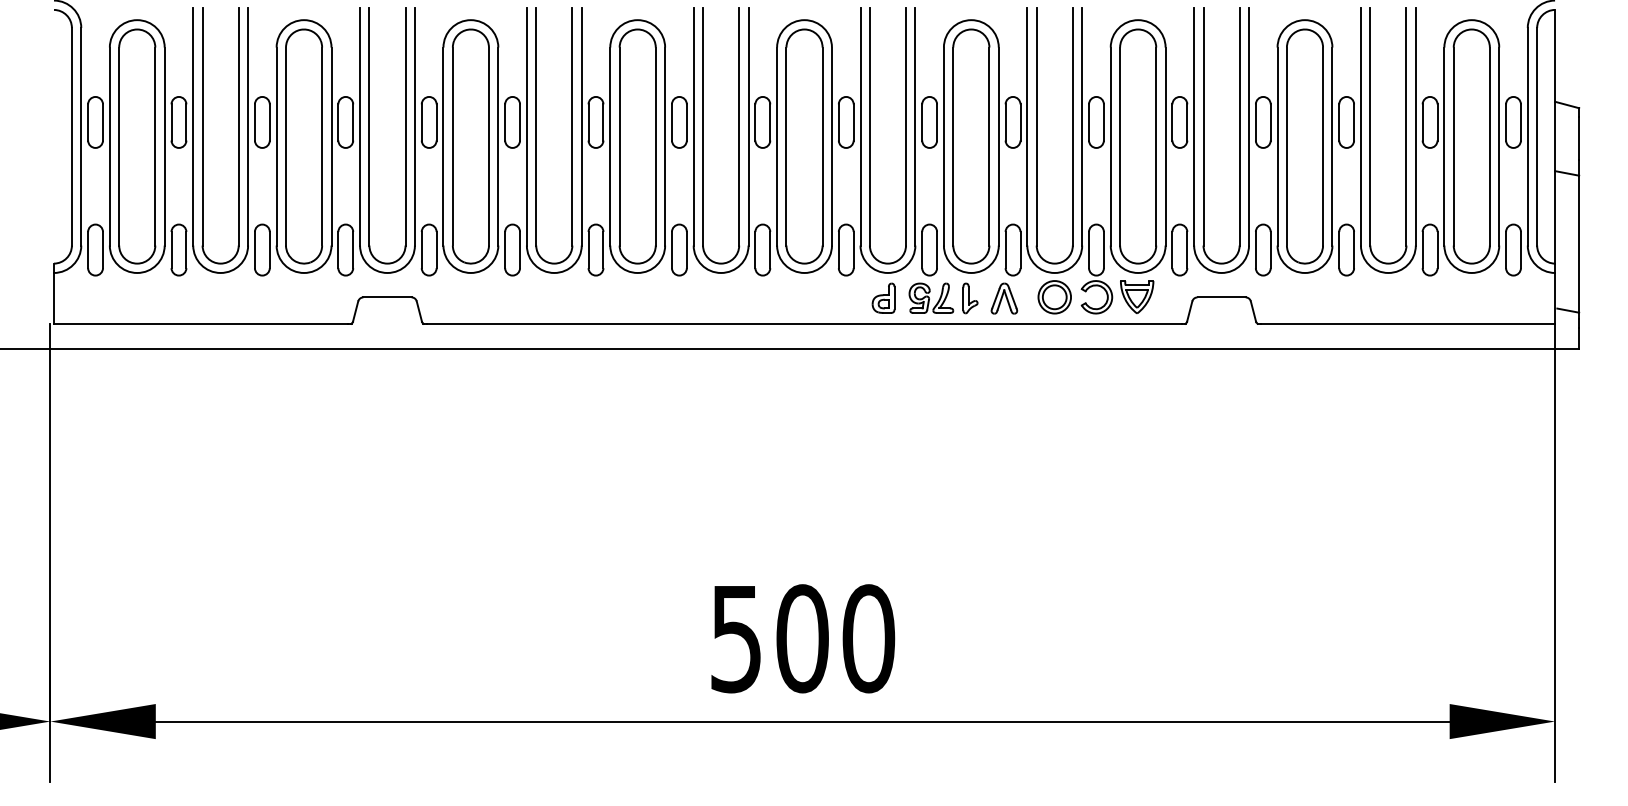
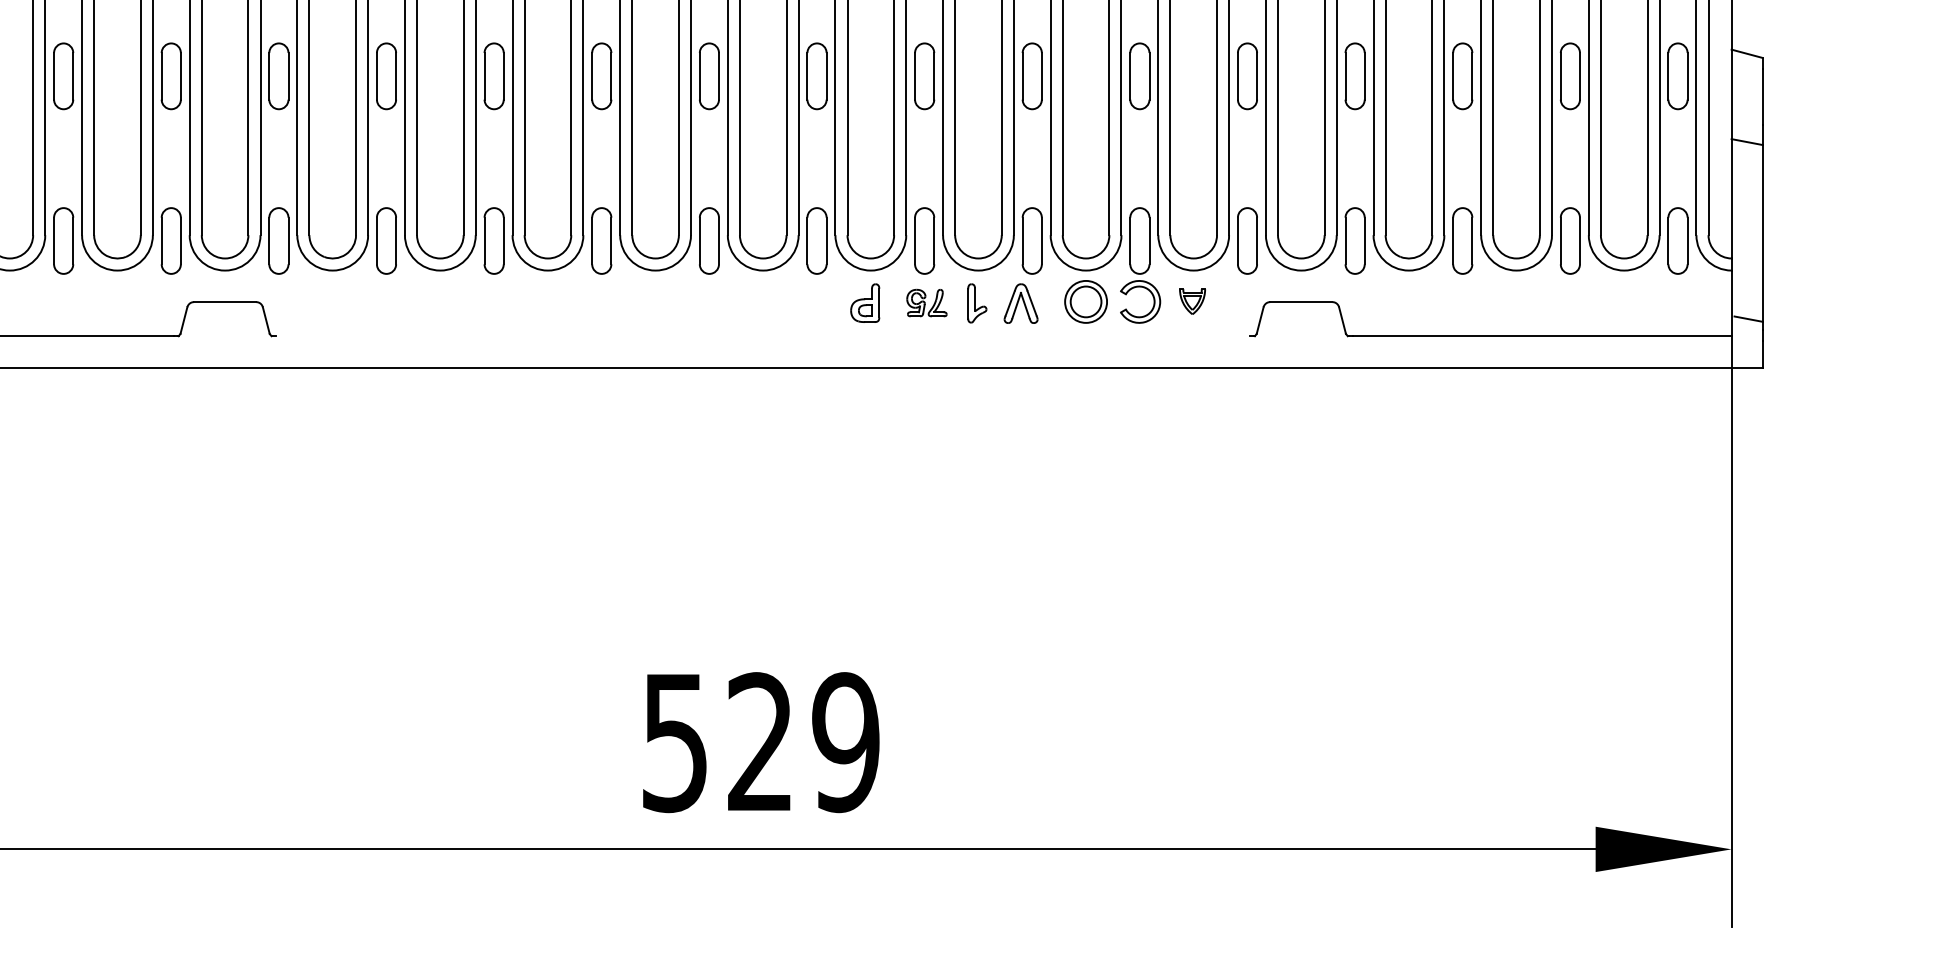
part: (1137, 296) -> (1192, 300), size x0.6
part: (931, 297) -> (927, 302), size x0.7
line: (804, 323) -> (763, 335), removed
text: (835, 638) -> (803, 742), 500 -> 529

